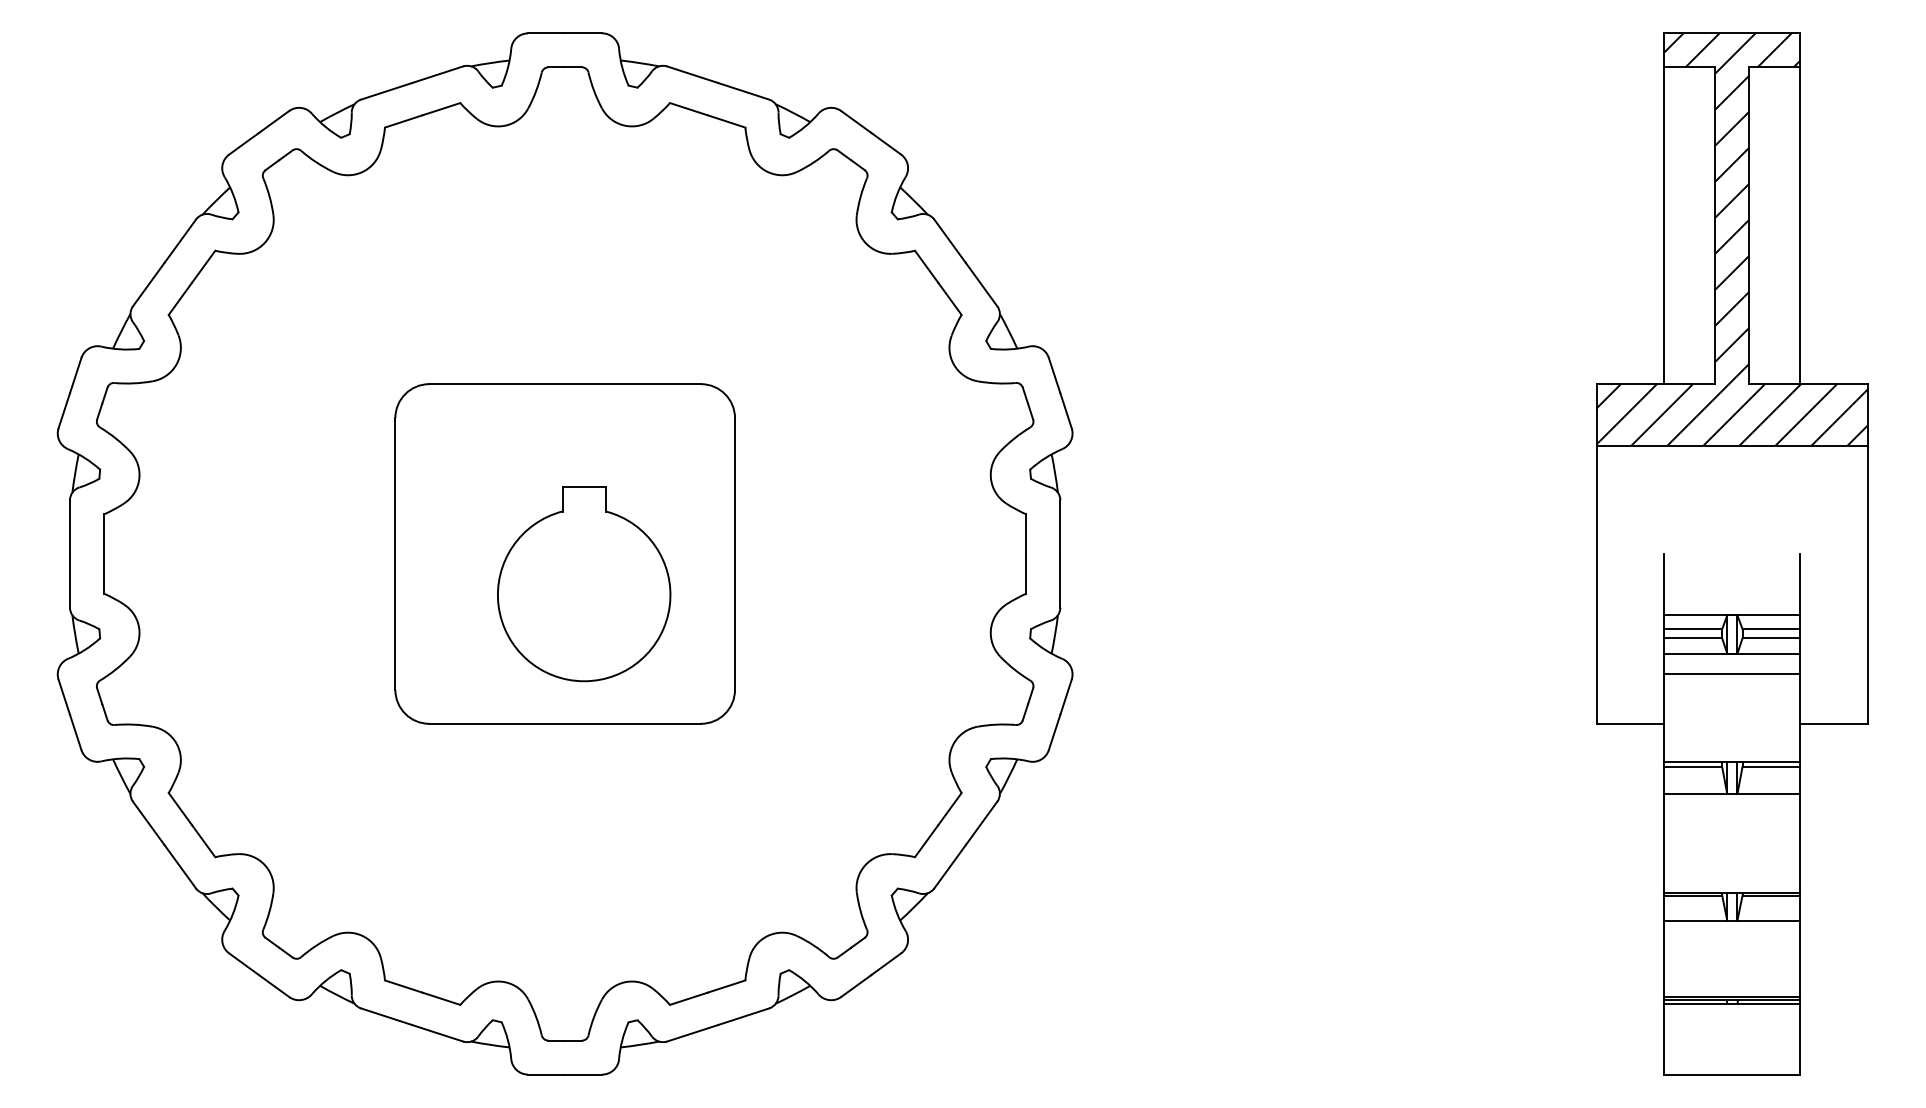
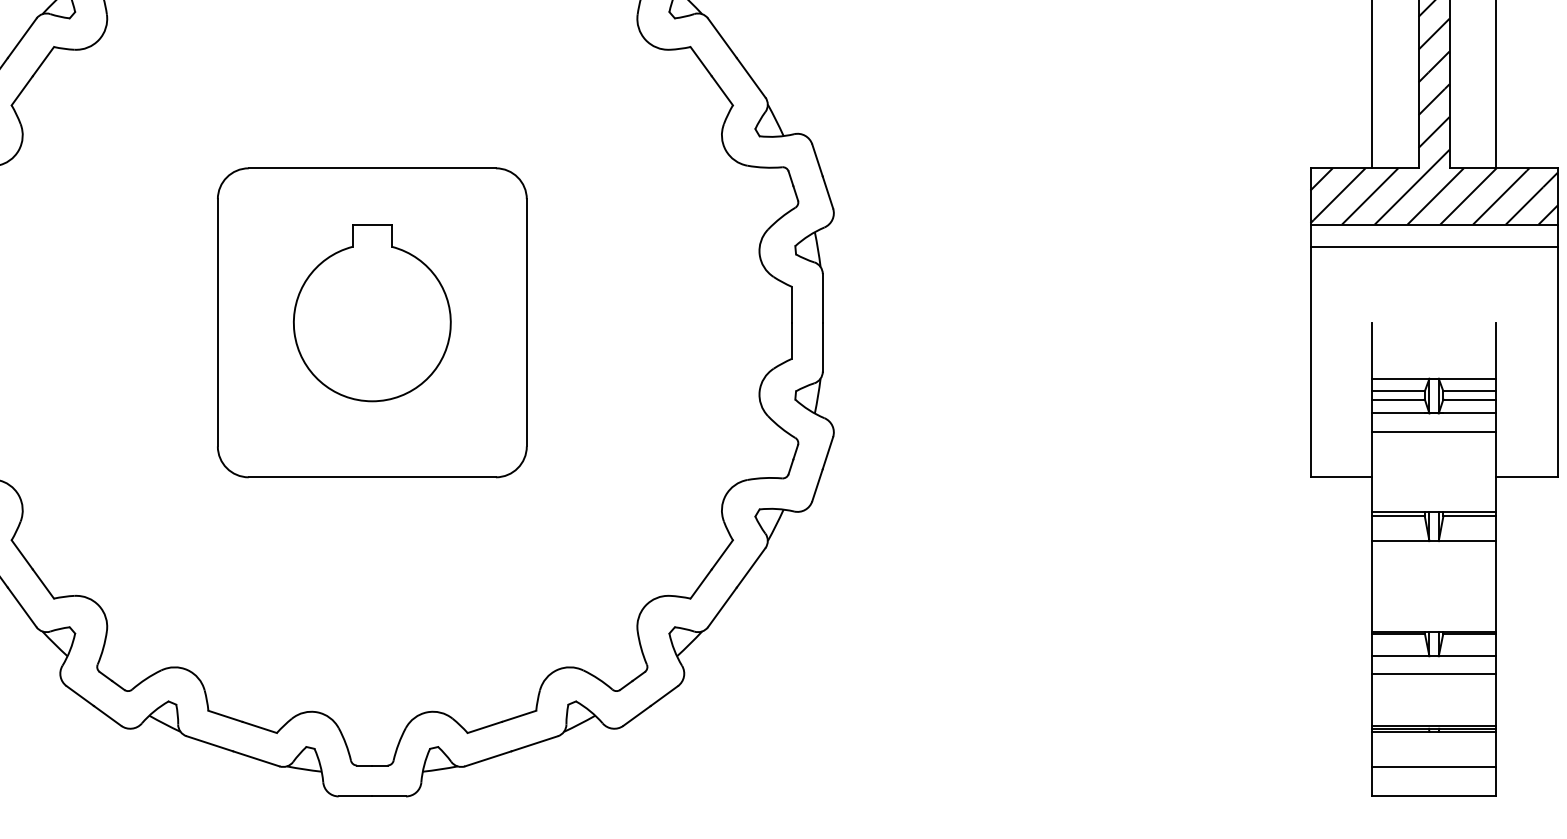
line: (1732, 470) -> (1434, 246), added
part: (584, 584) -> (372, 313), moved
line: (1732, 939) -> (1434, 673), added
line: (1732, 1042) -> (1434, 767), added

